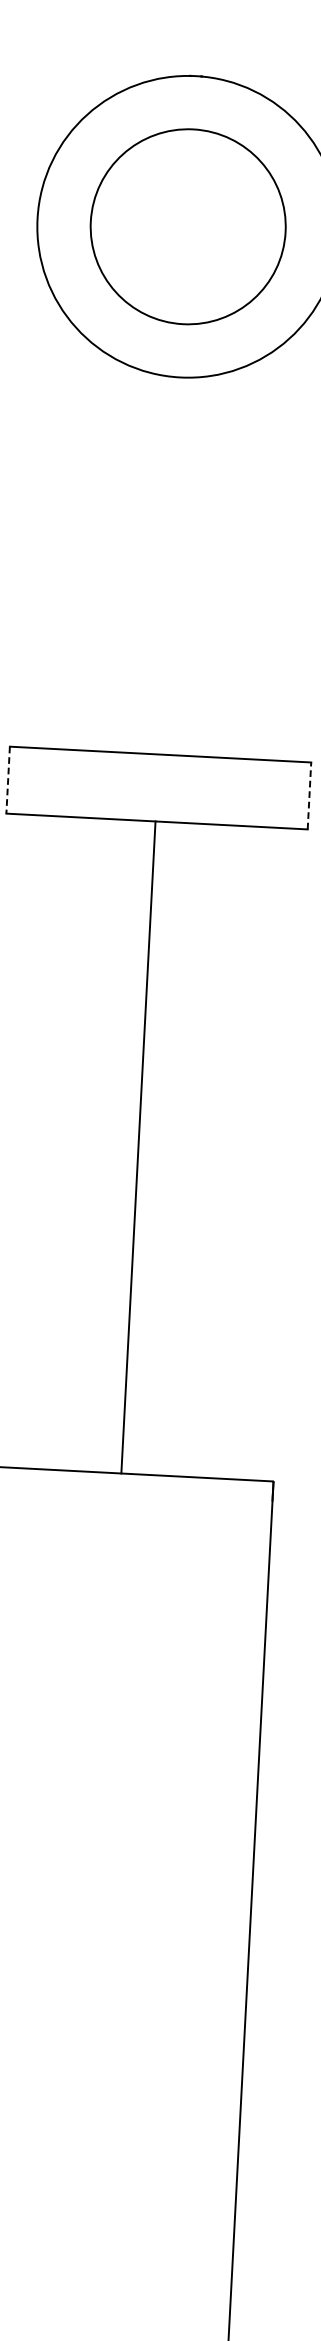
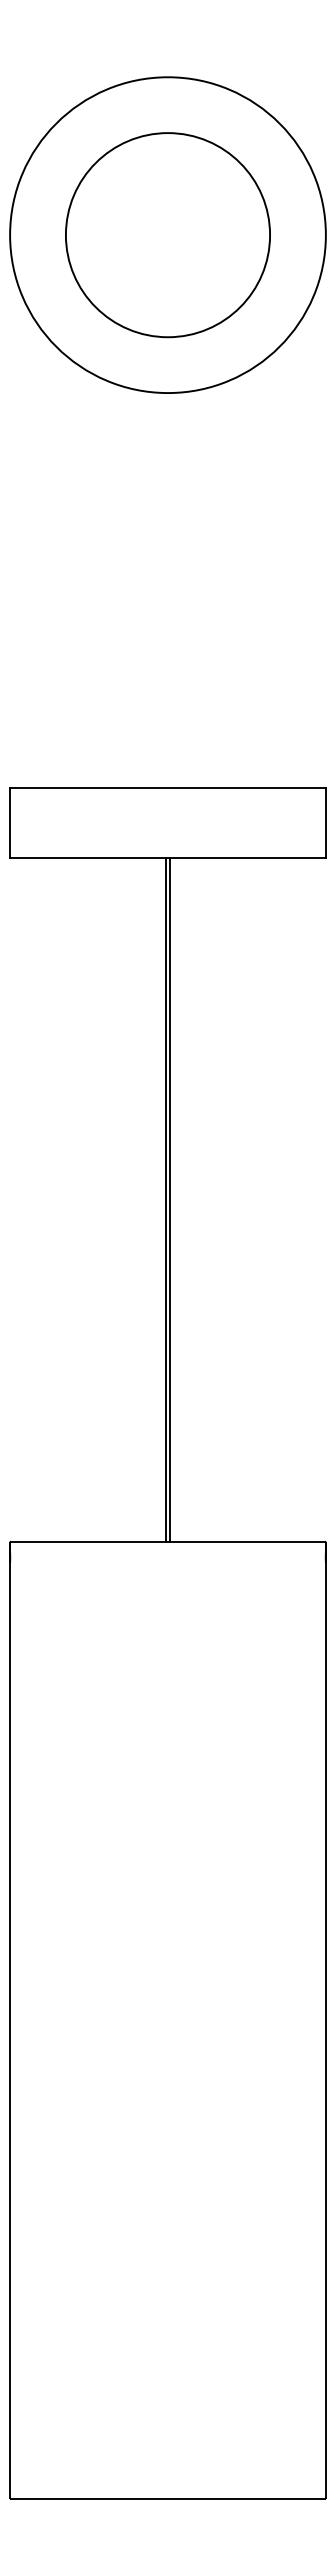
line: (8, 780) -> (10, 823), dashed -> solid
line: (309, 795) -> (325, 822), dashed -> solid
line: (141, 1147) -> (169, 1199), added

